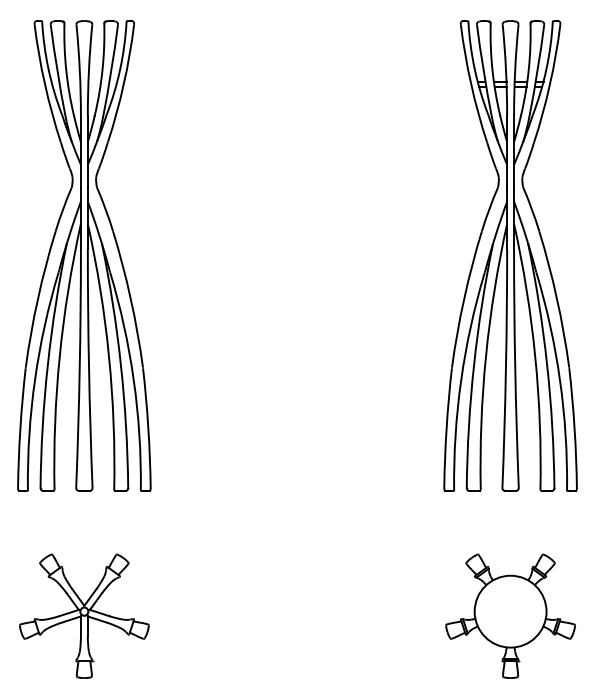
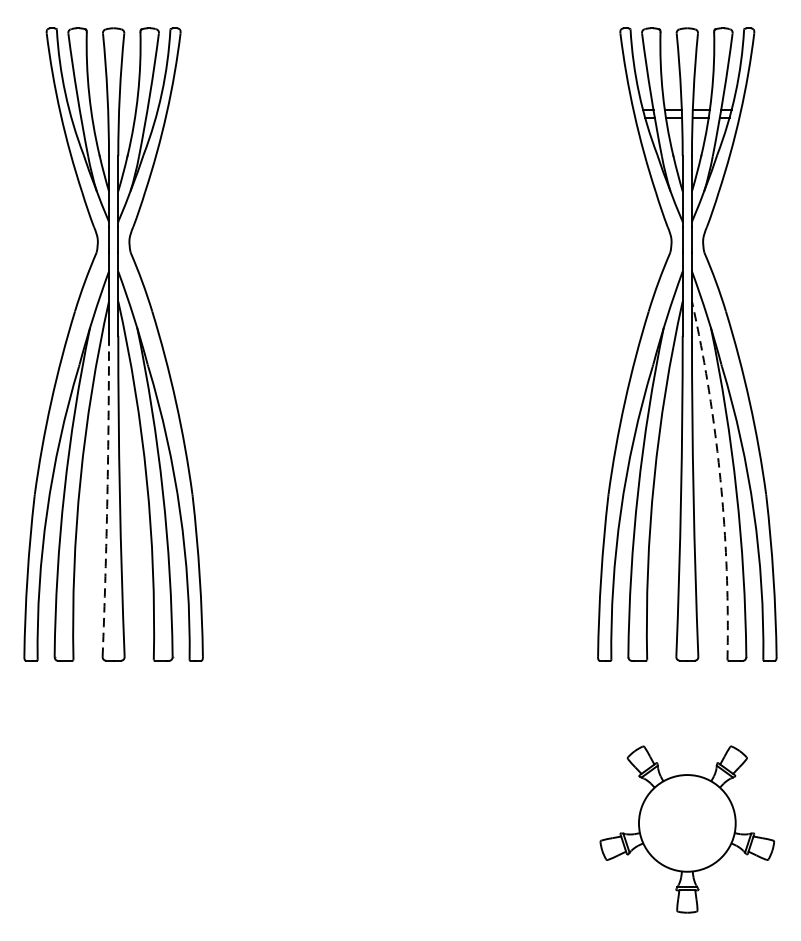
arc: (535, 356) -> (720, 479), solid -> dashed
arc: (79, 368) -> (107, 496), solid -> dashed
part: (84, 615) -> (113, 828), removed

